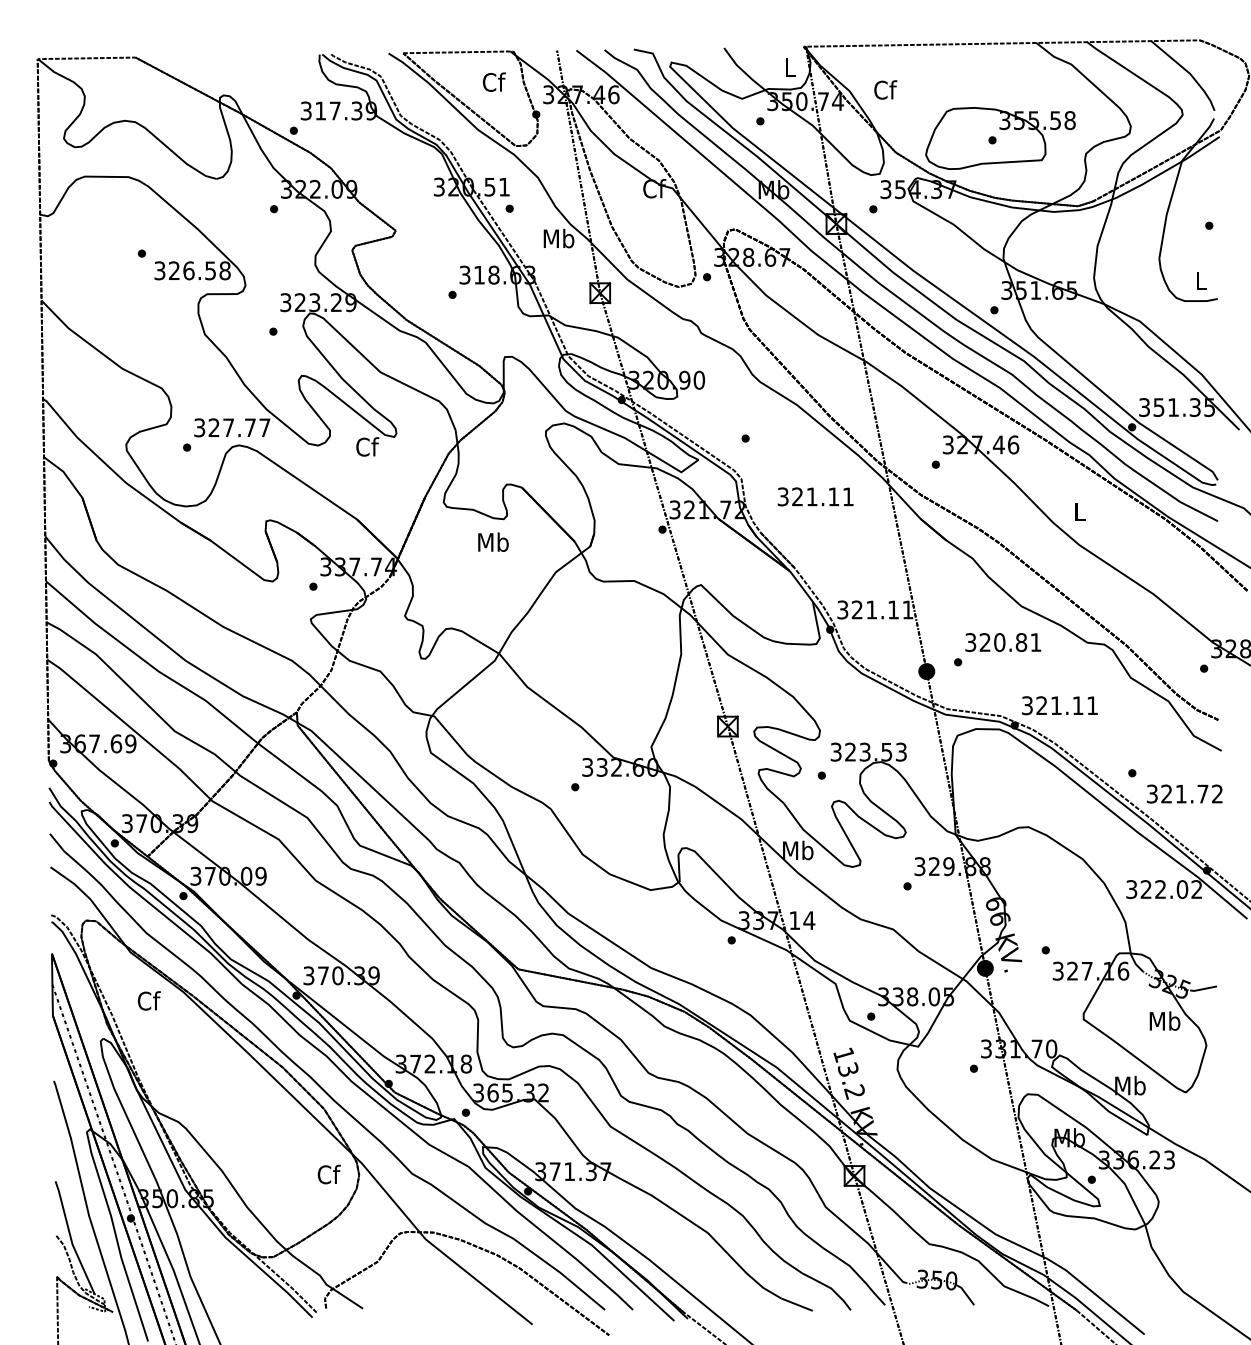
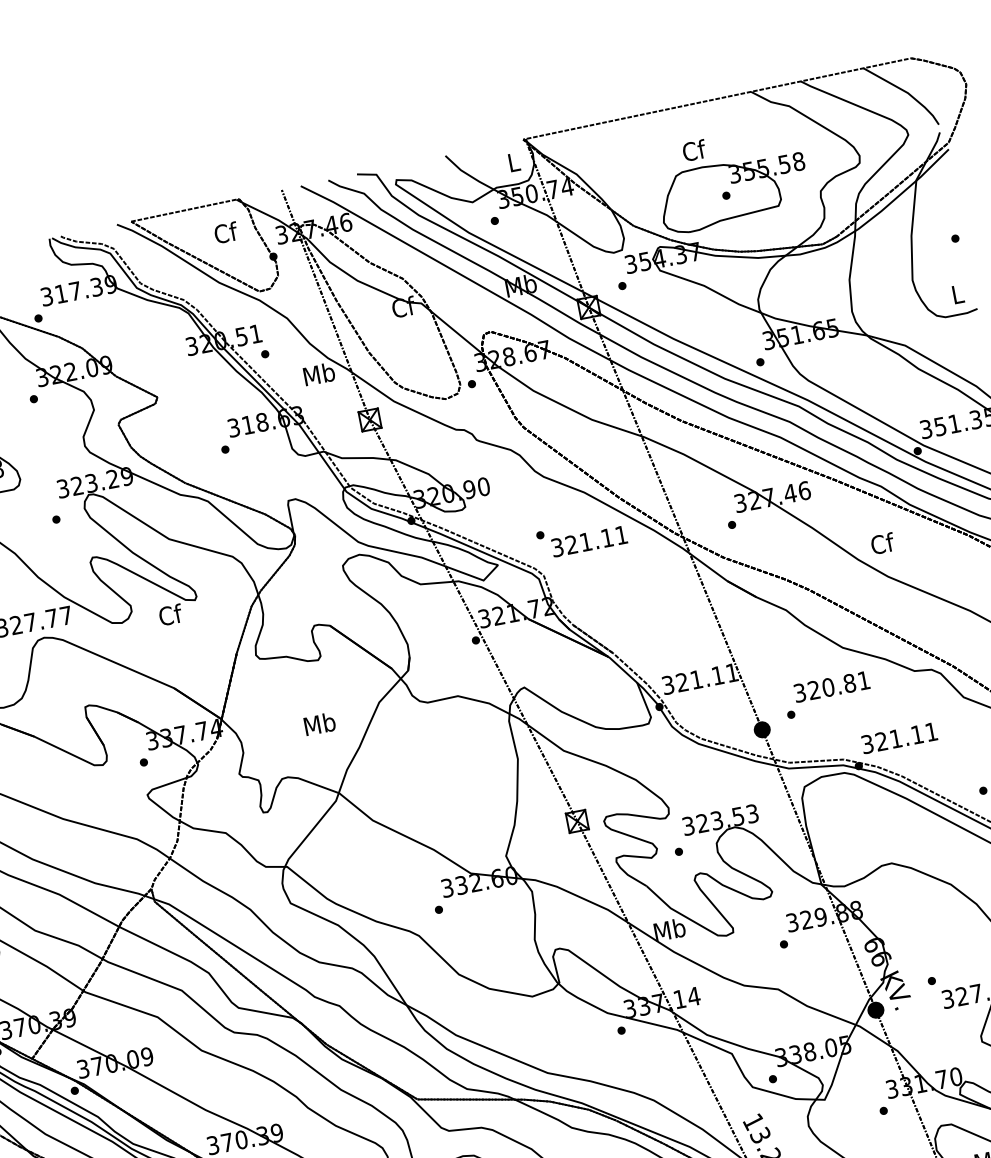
text: (885, 89) -> (694, 150), moved
text: (815, 496) -> (589, 541), moved
text: (1079, 511) -> (881, 543), L -> Cf
text: (493, 541) -> (319, 723), moved

